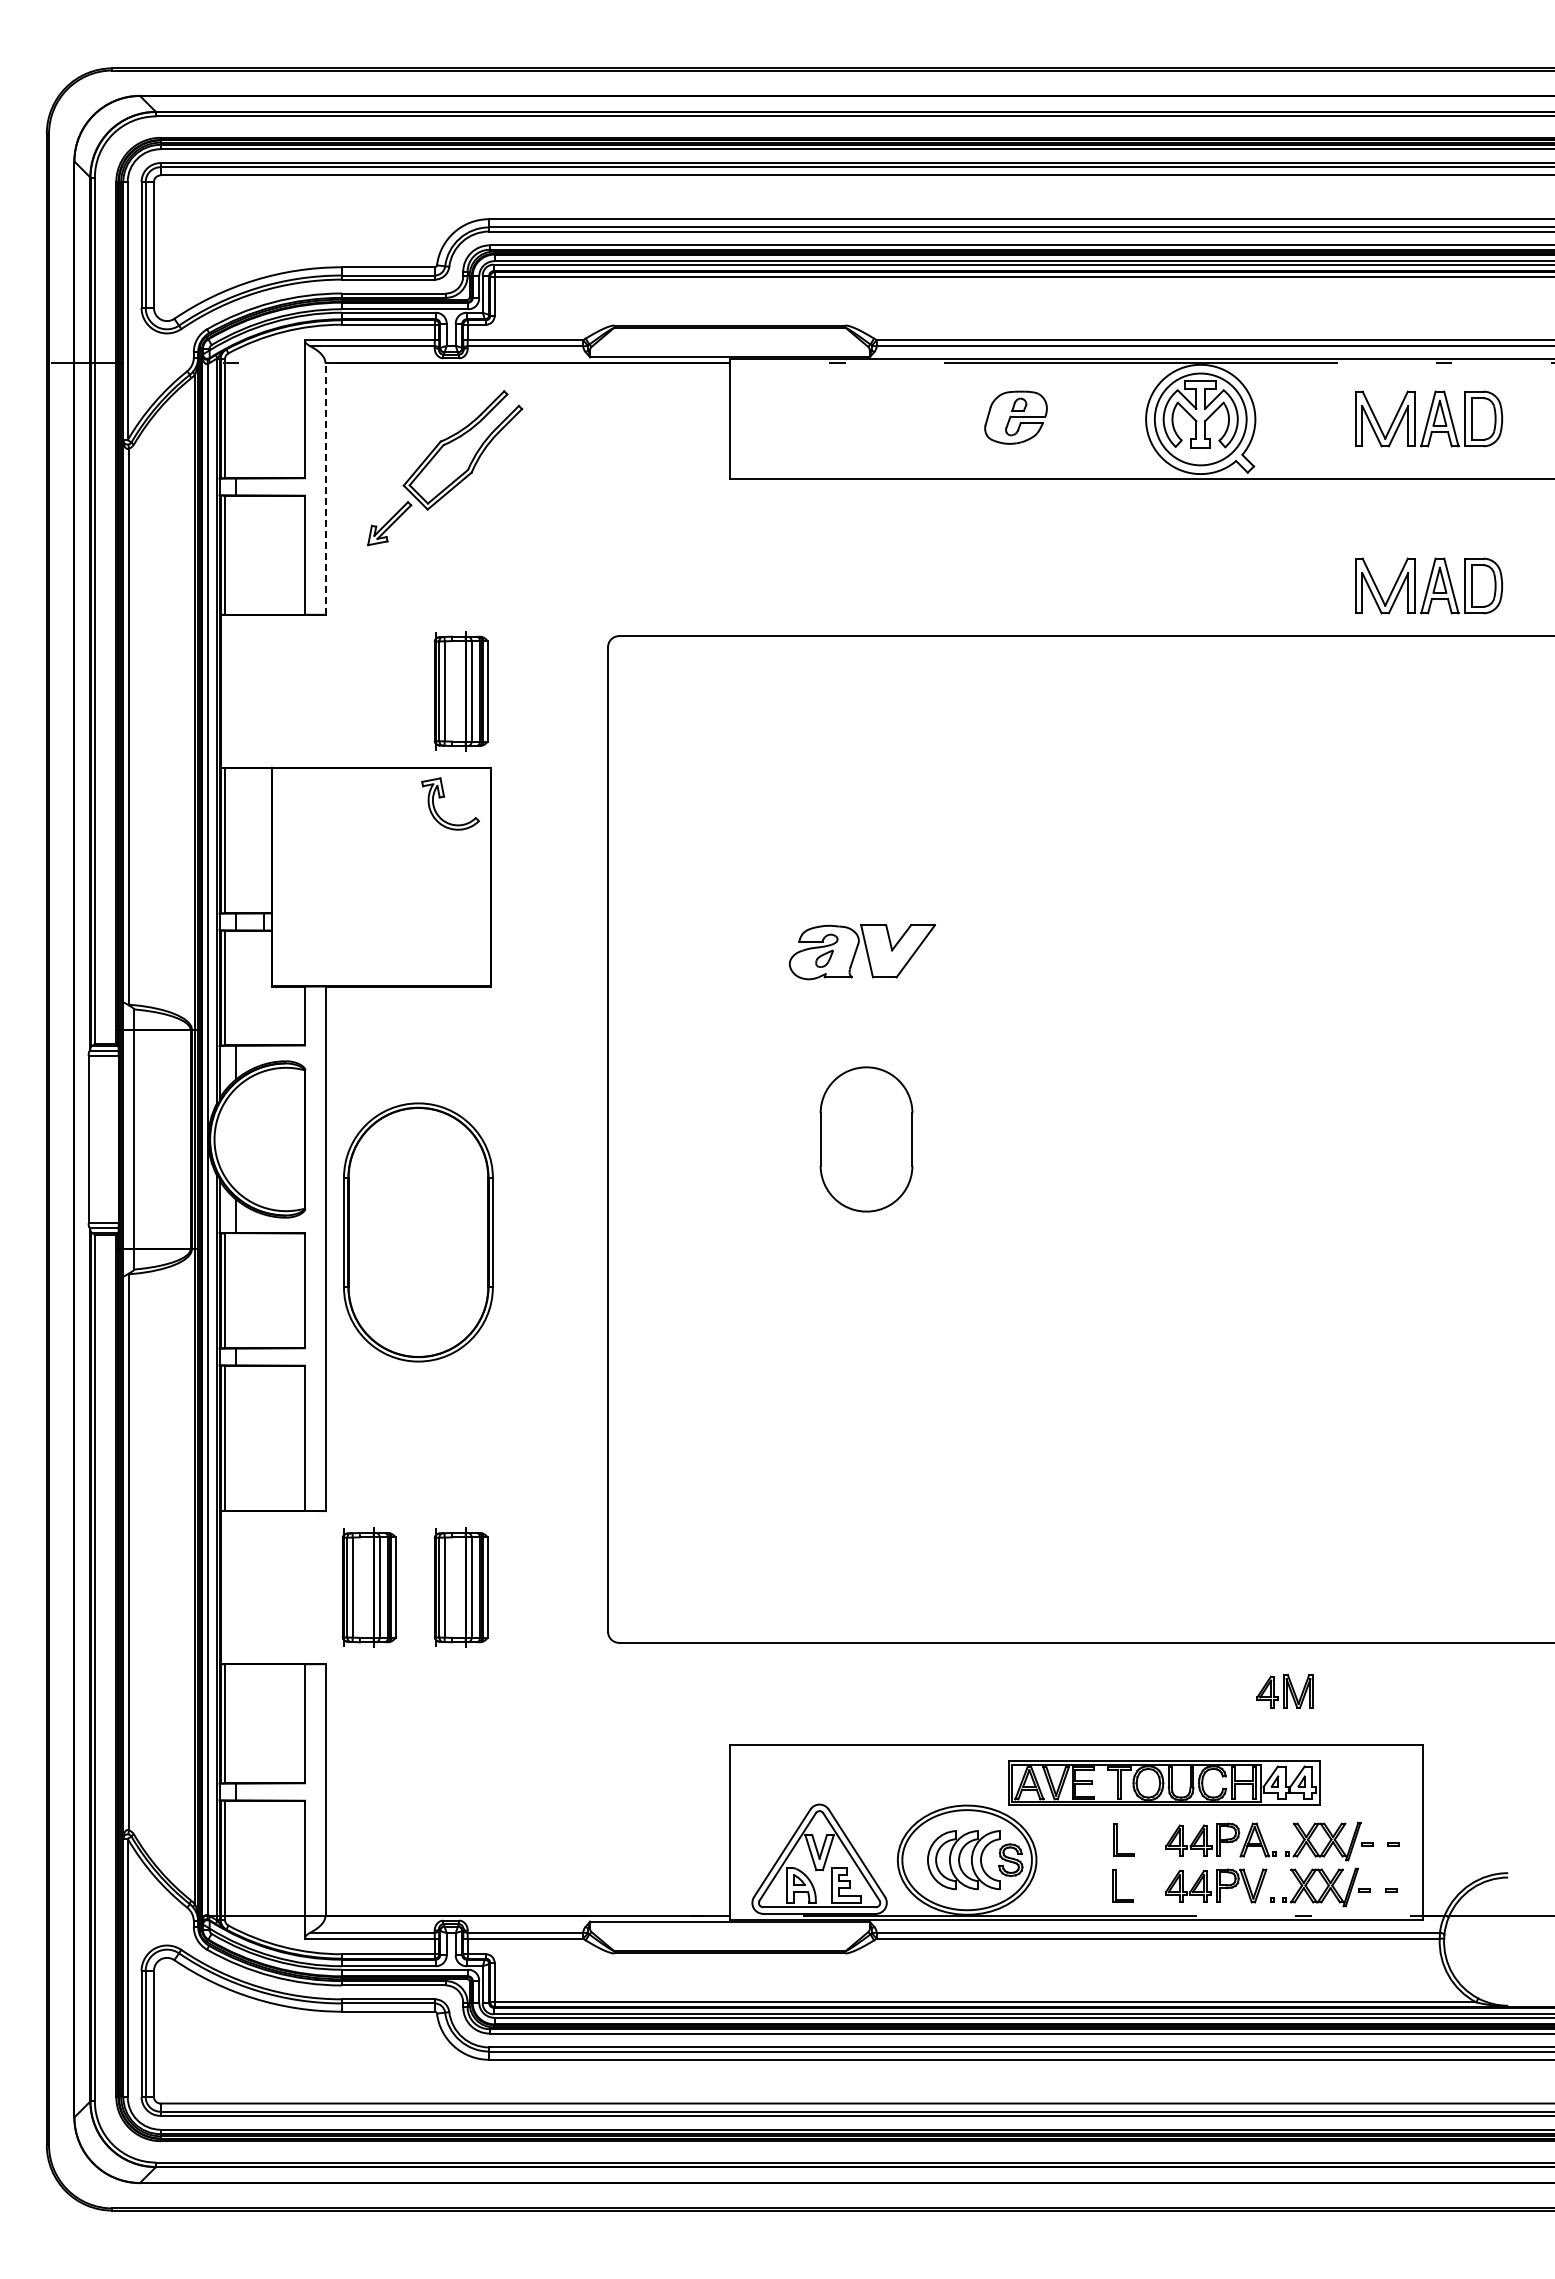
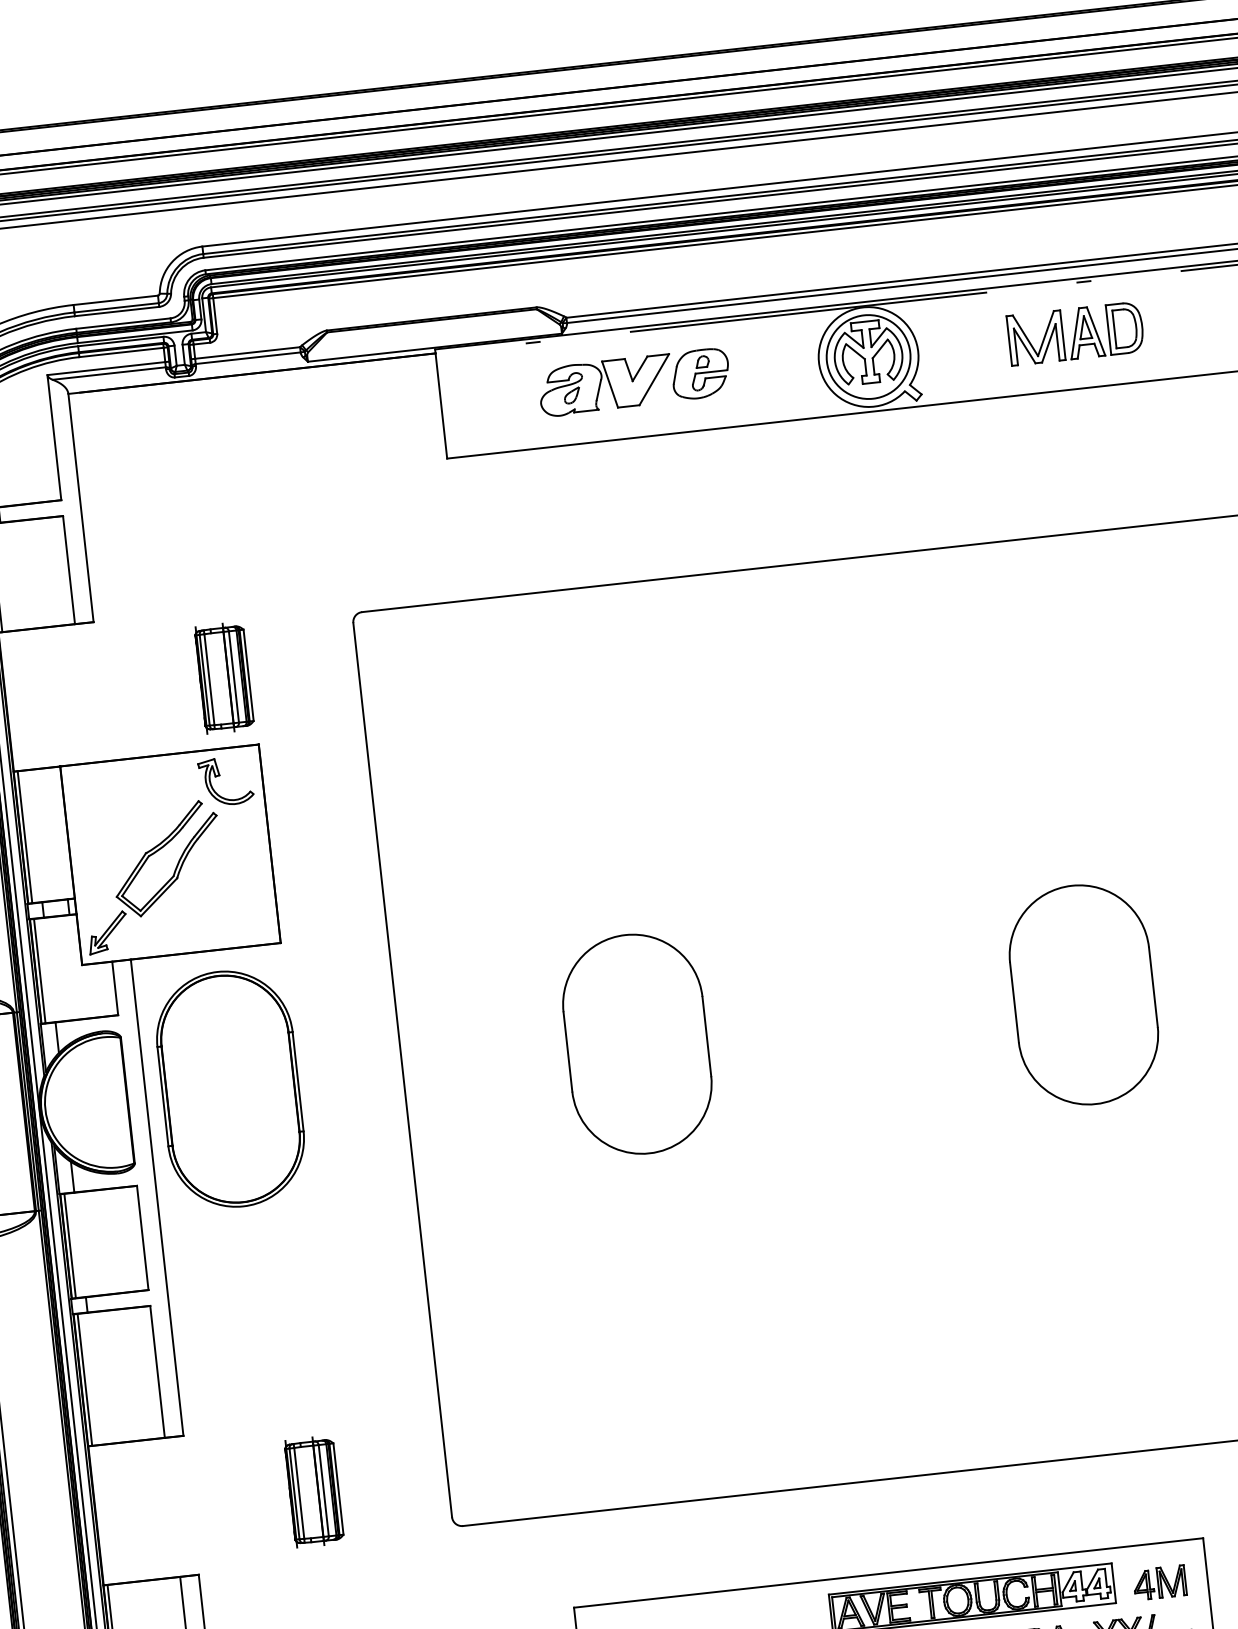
part: (453, 480) -> (161, 887), moved
line: (325, 489) -> (81, 508), dashed -> solid
part: (1428, 585) -> (1092, 484), removed
part: (861, 952) -> (605, 386), moved
part: (866, 1139) -> (637, 1044), size x1.67
part: (1358, 1139) -> (1084, 994), added
part: (418, 1232) -> (230, 1089), moved
part: (368, 1587) -> (230, 1500), removed
part: (1284, 1691) -> (1159, 1583), moved

